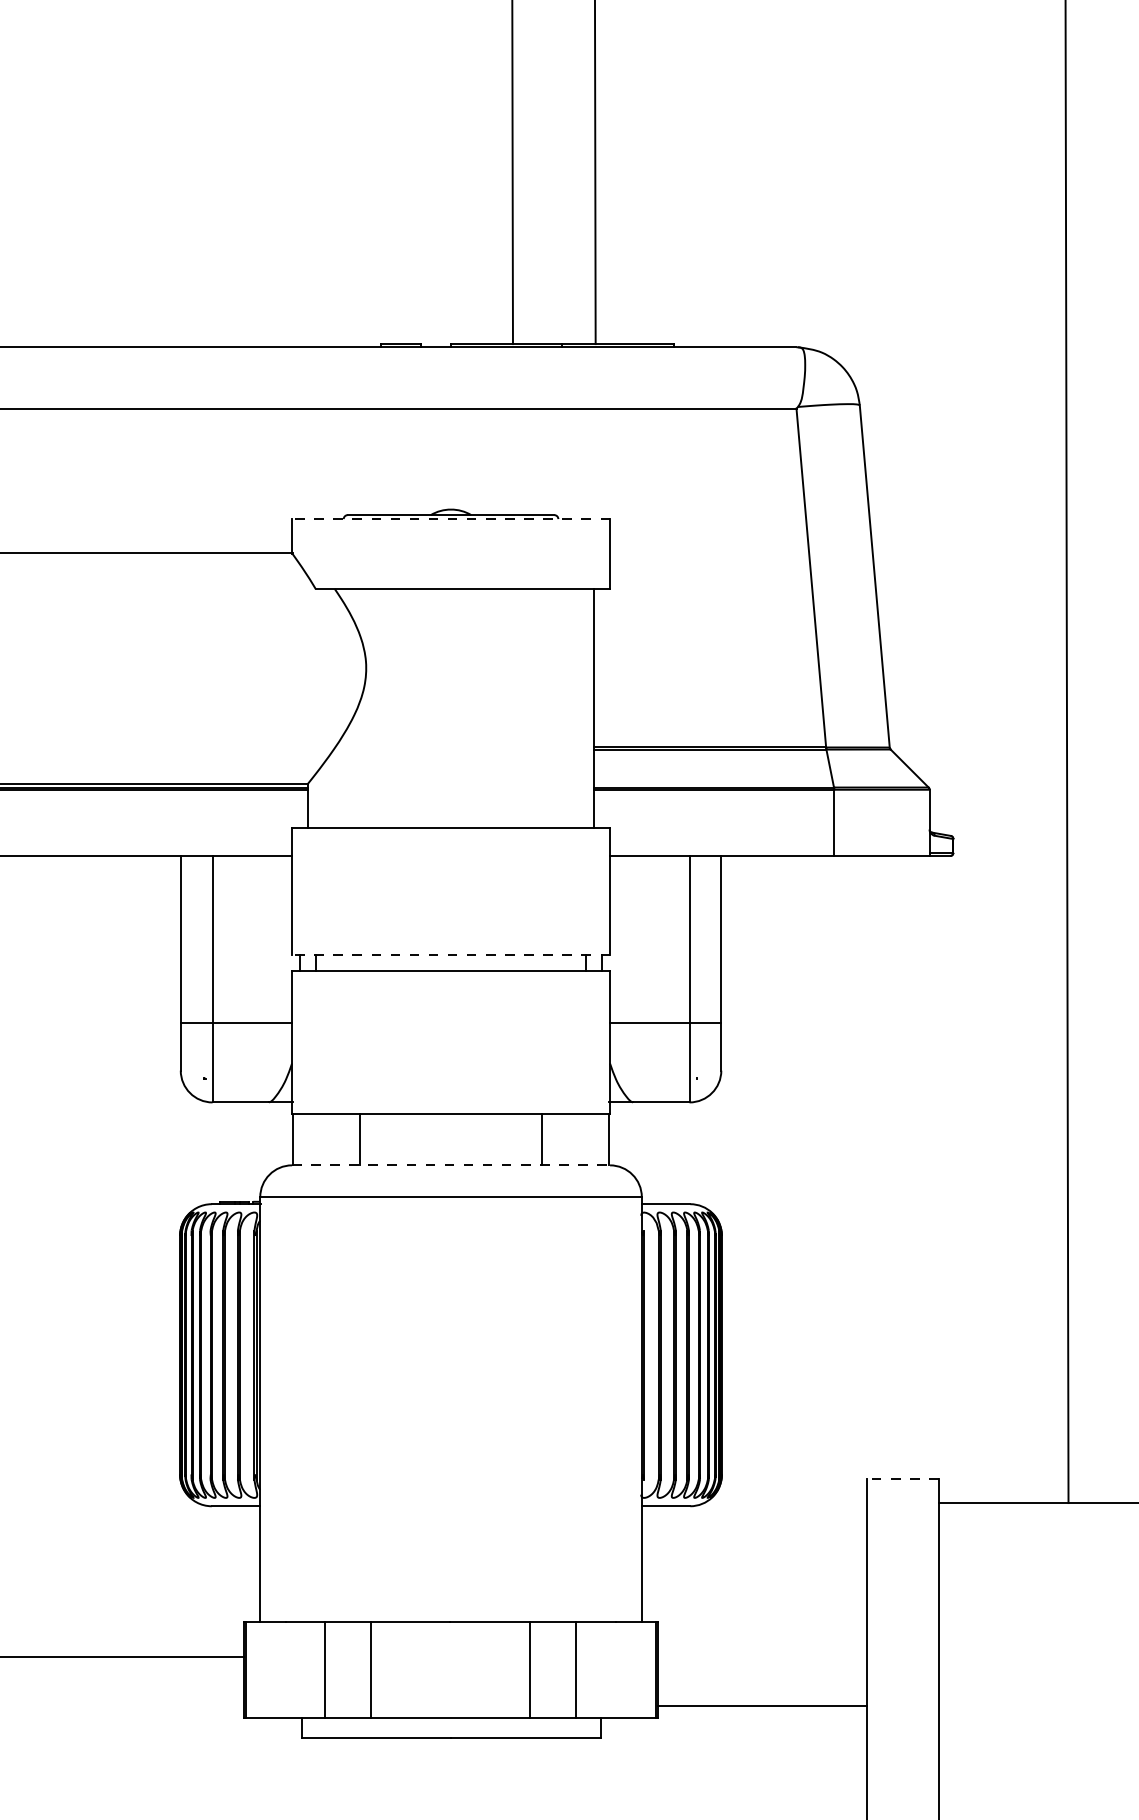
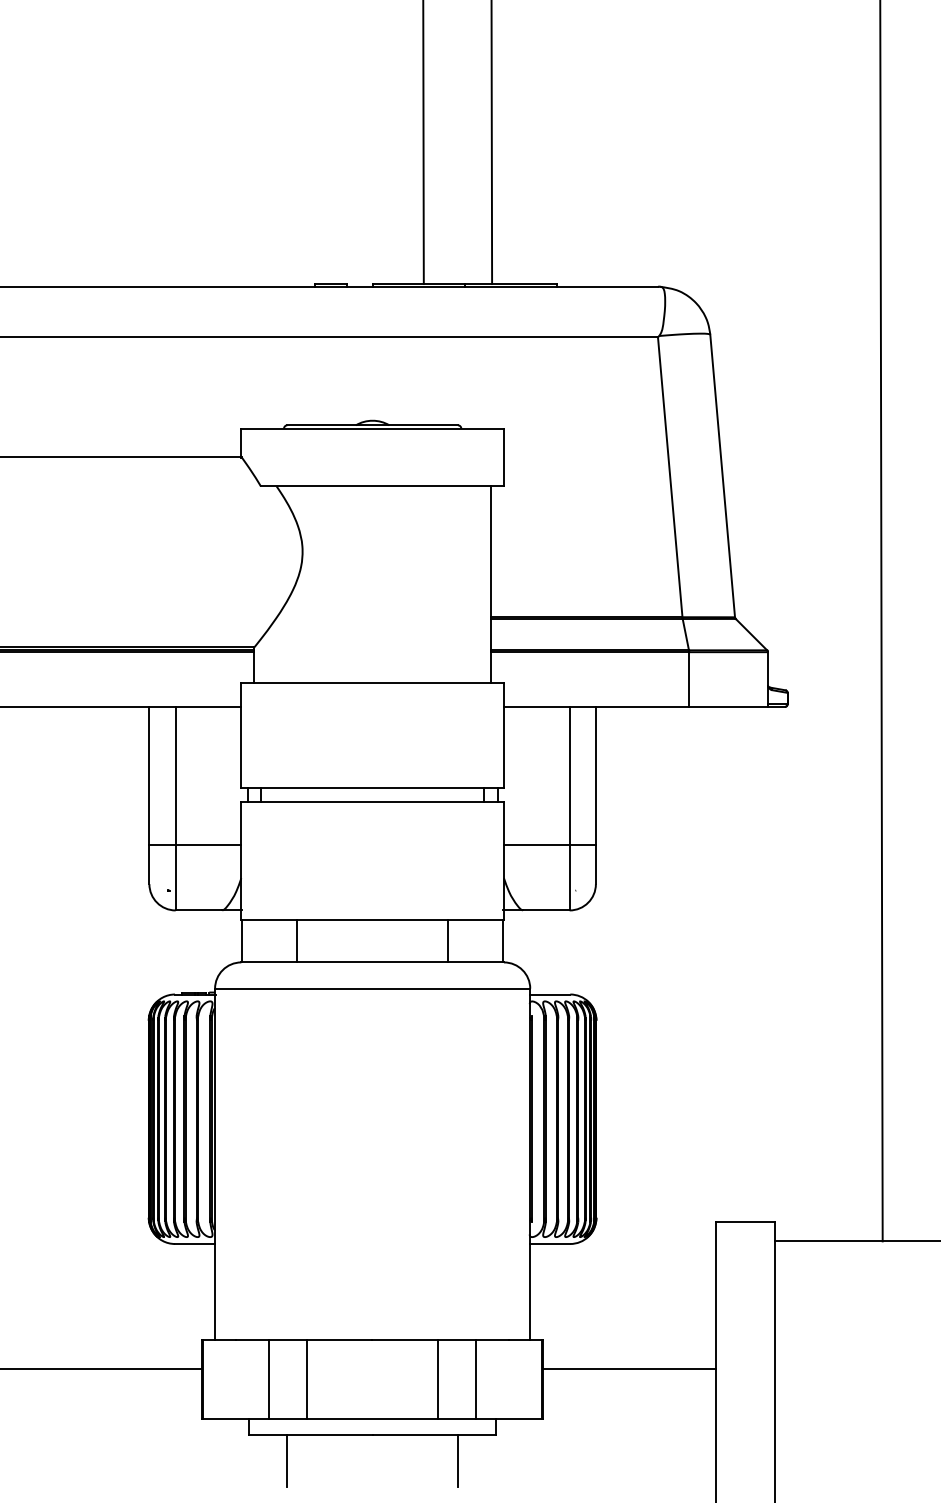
line: (451, 519) -> (373, 428), dashed -> solid
line: (451, 954) -> (373, 788), dashed -> solid
line: (451, 1165) -> (373, 962), dashed -> solid
line: (902, 1479) -> (745, 1221), dashed -> solid
line: (762, 1706) -> (629, 1368), moved
line: (347, 1768) -> (287, 1460), added
line: (554, 1768) -> (458, 1460), added

